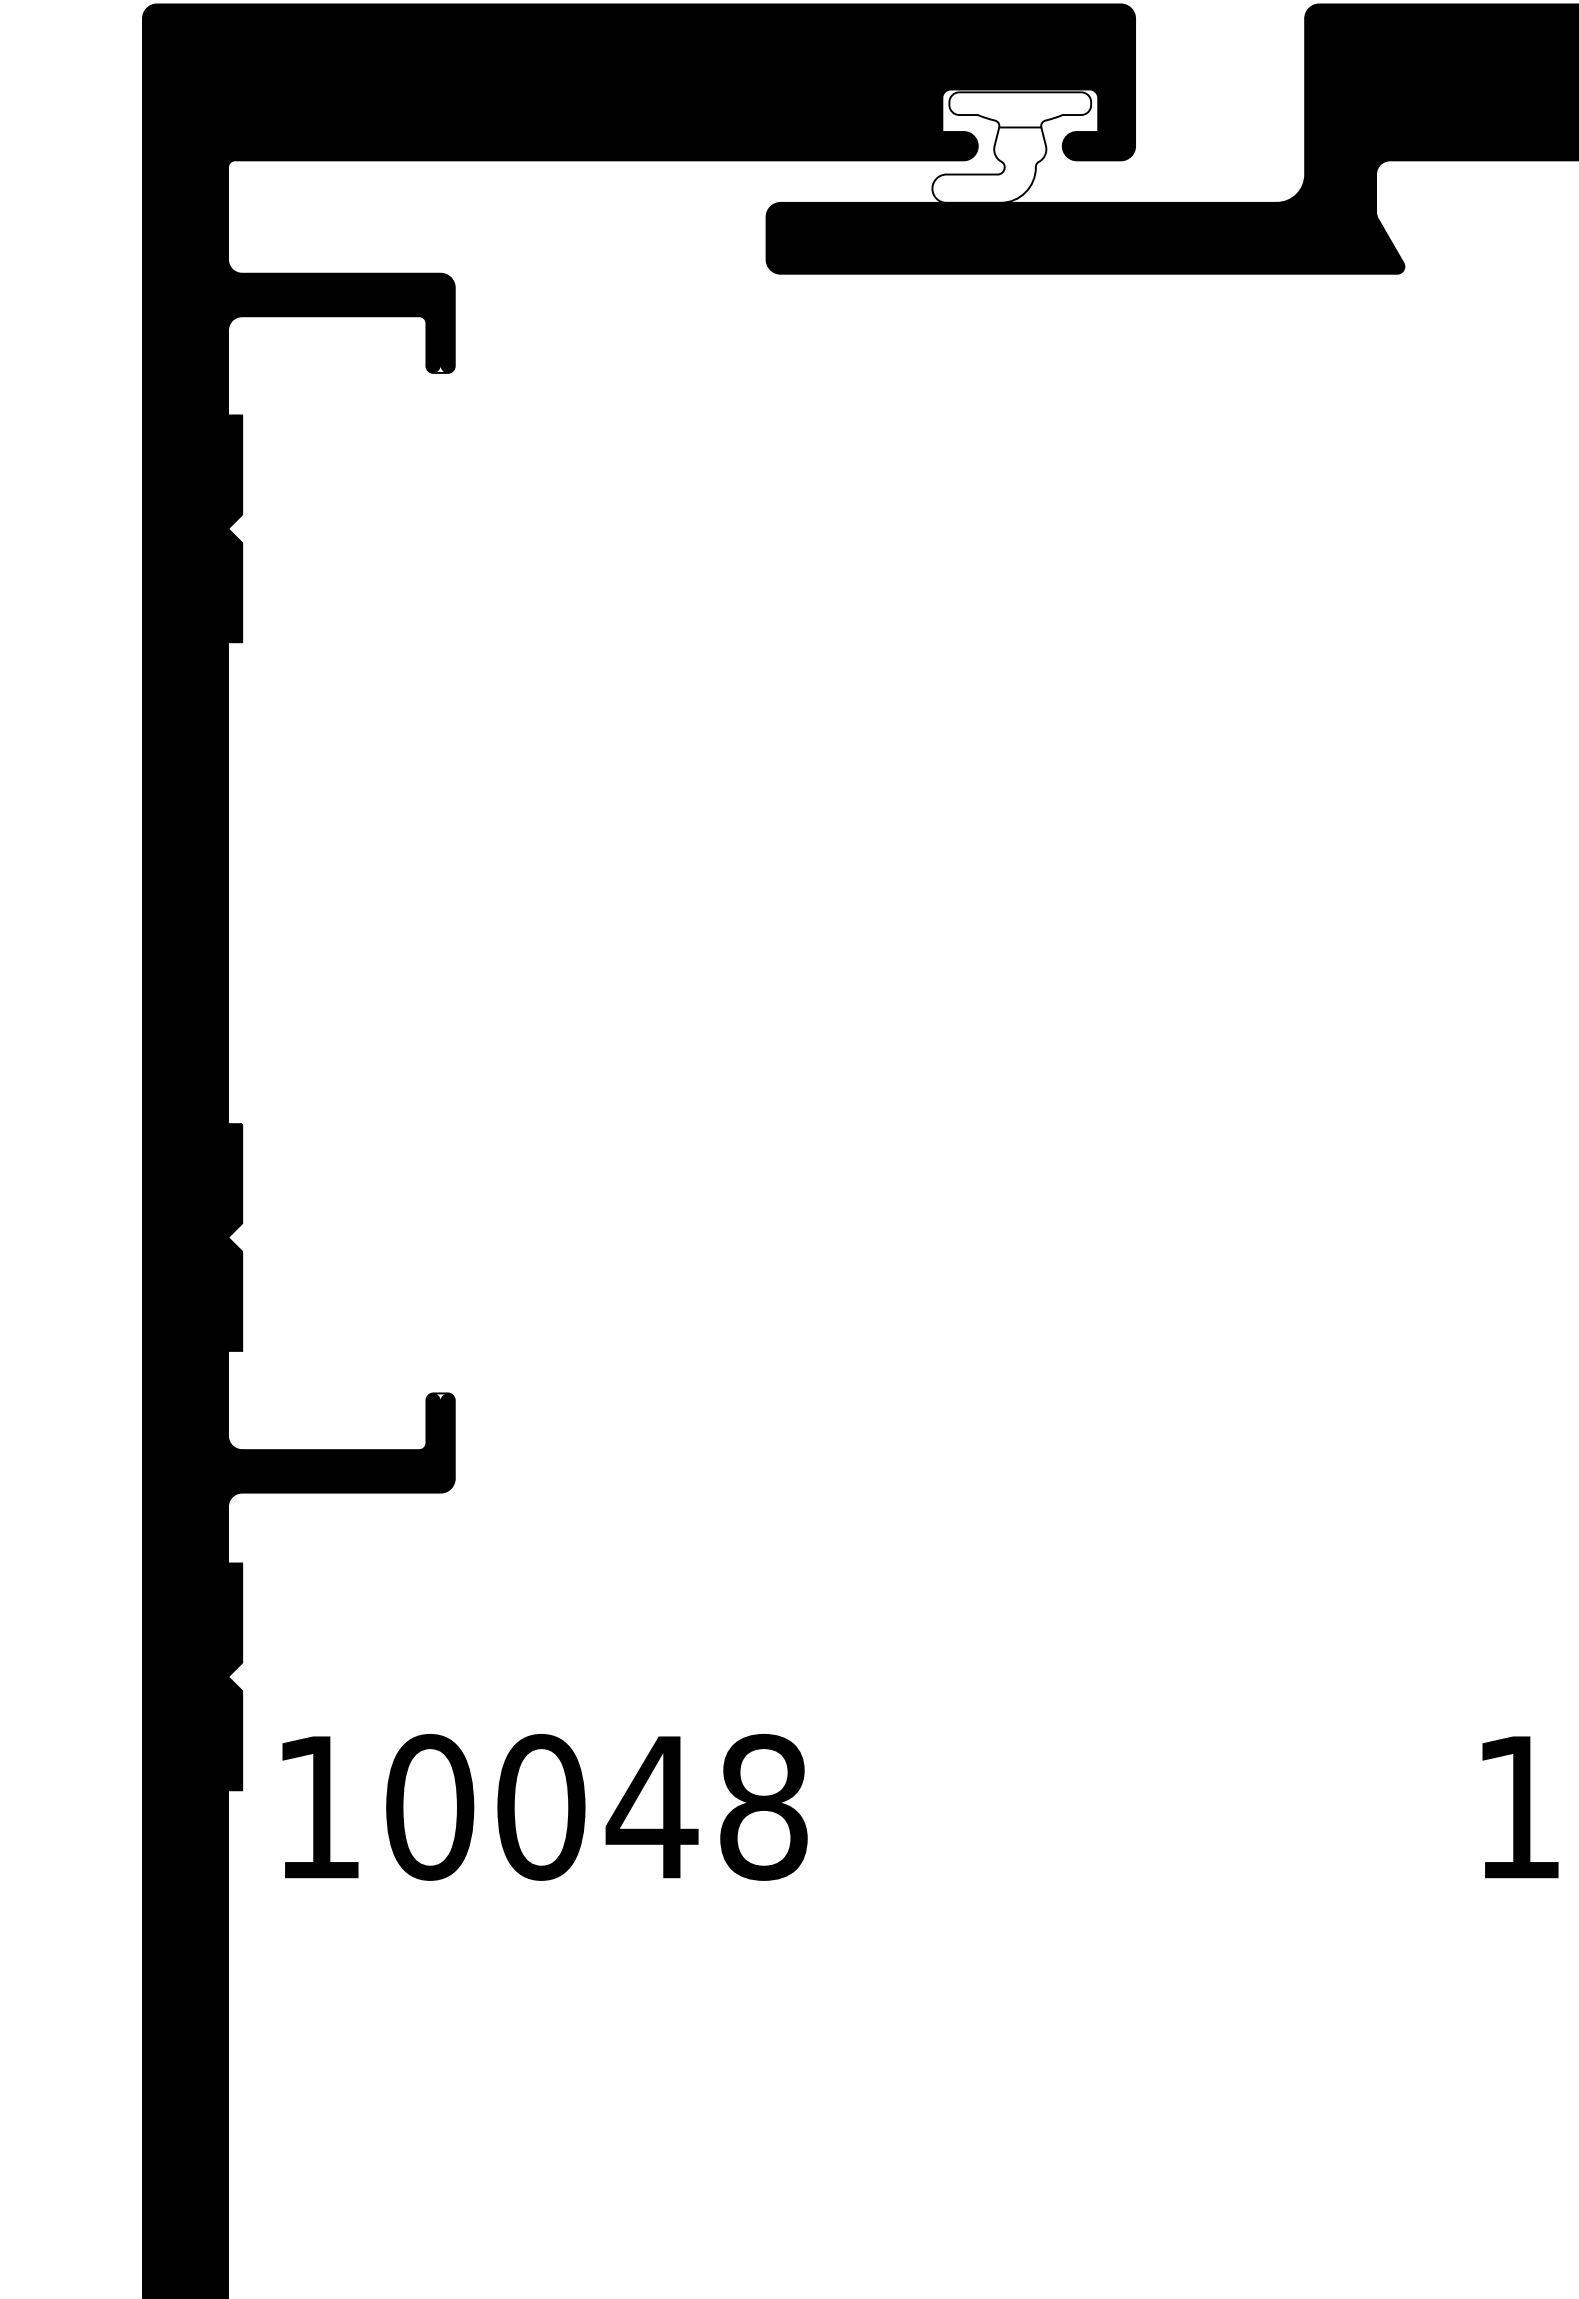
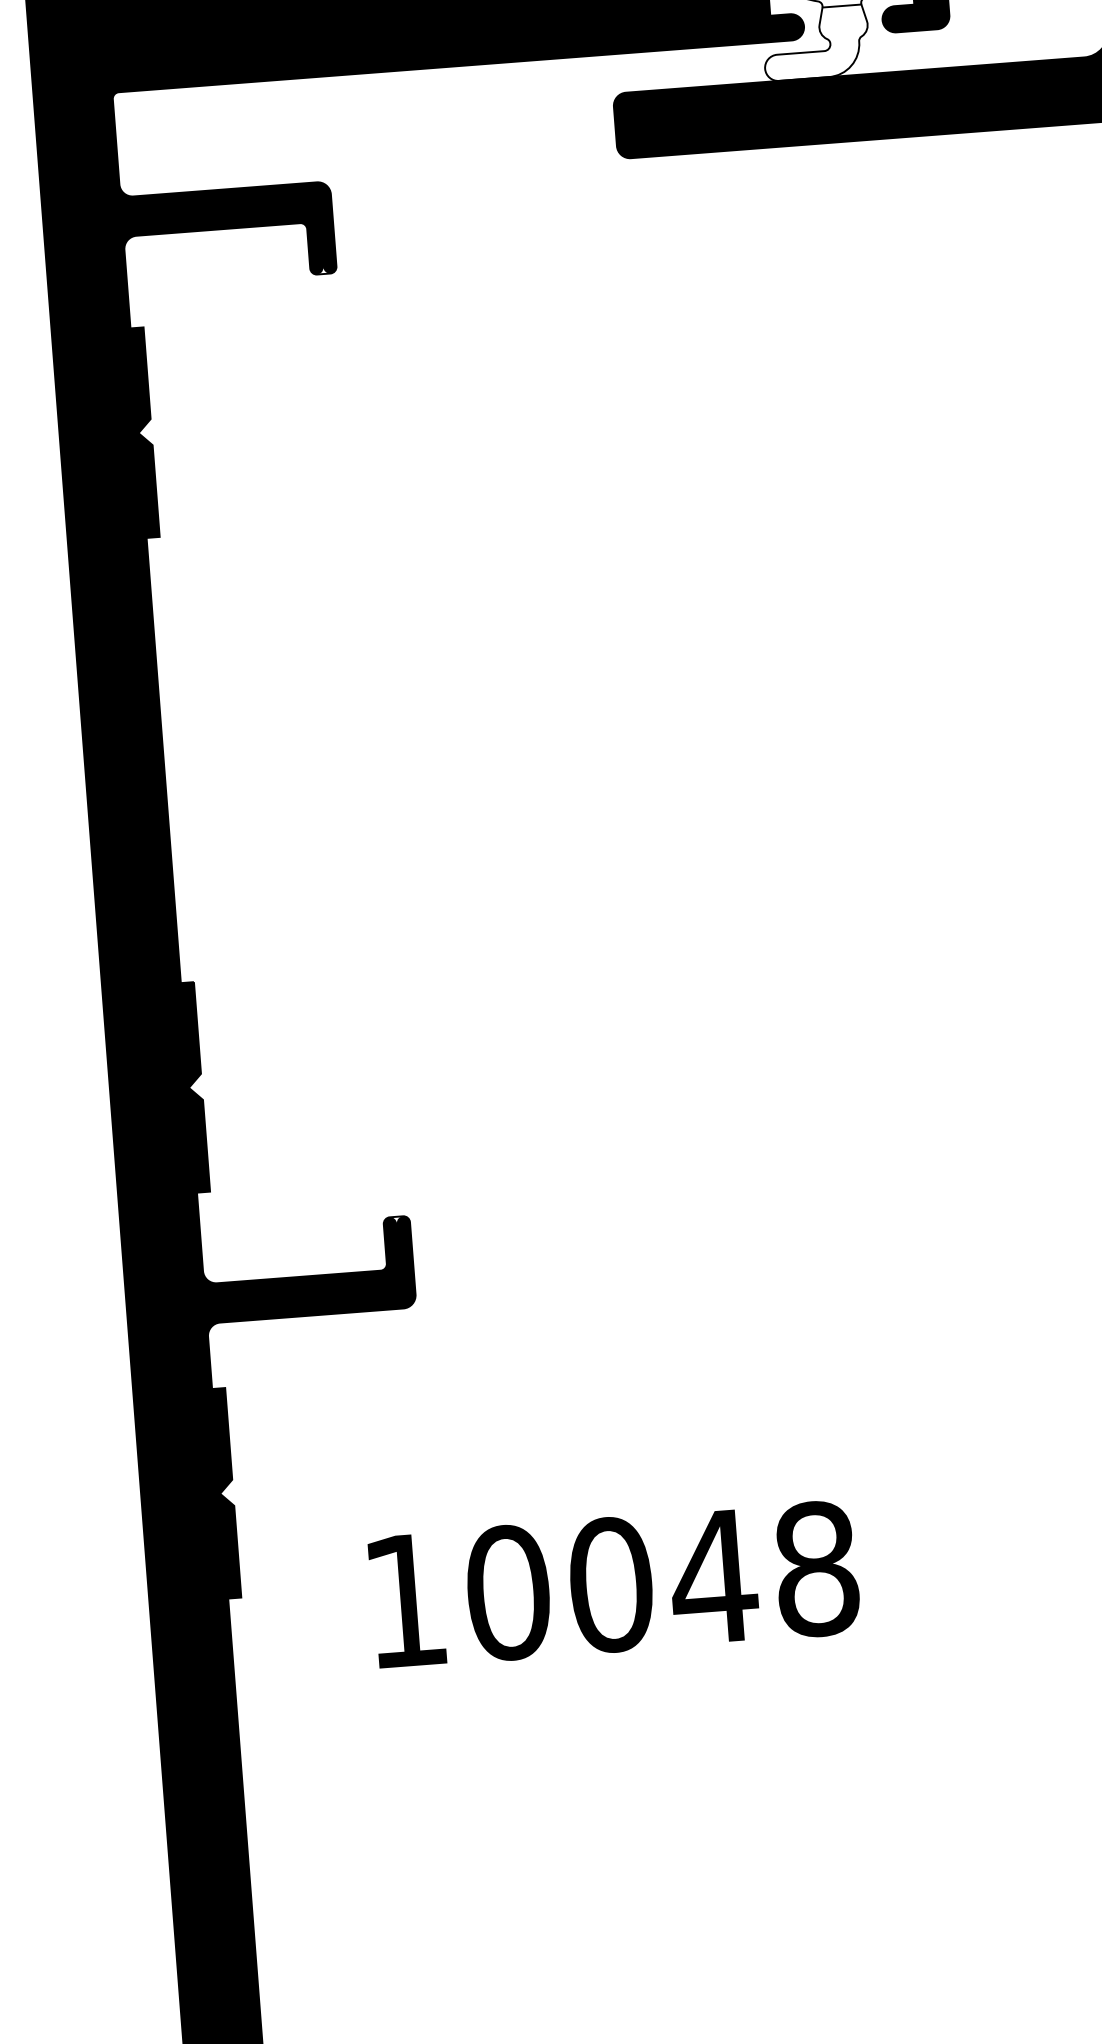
text: (544, 1807) -> (614, 1584), moved

